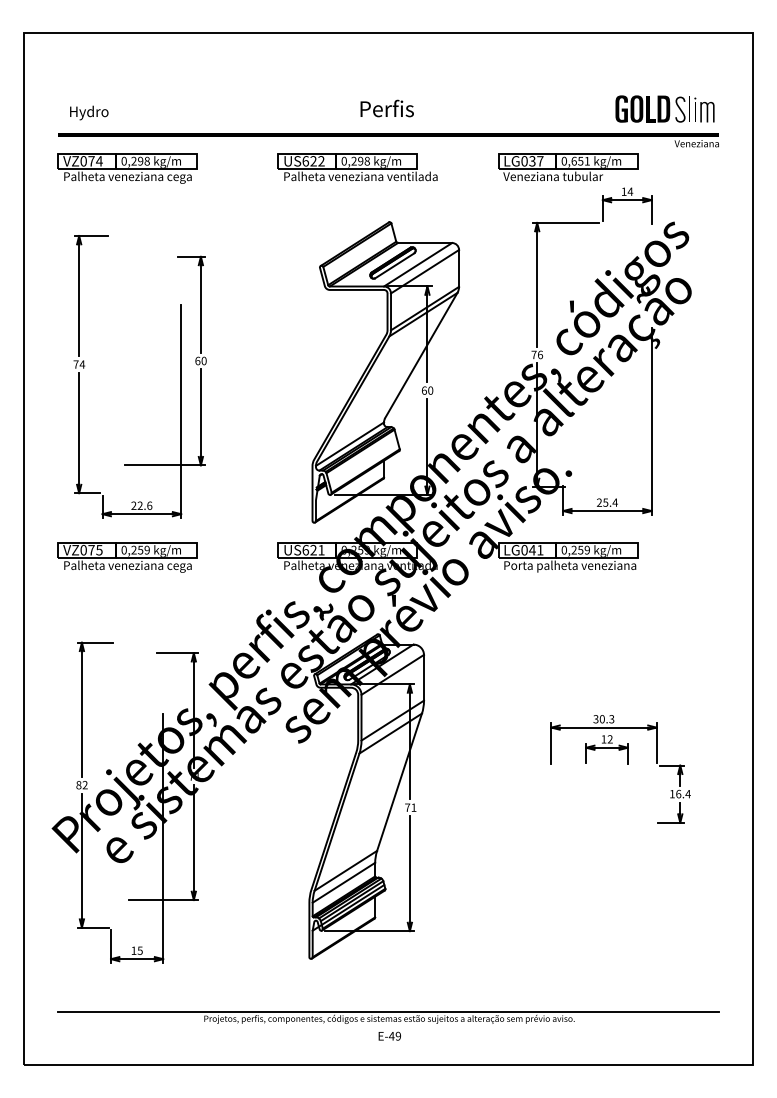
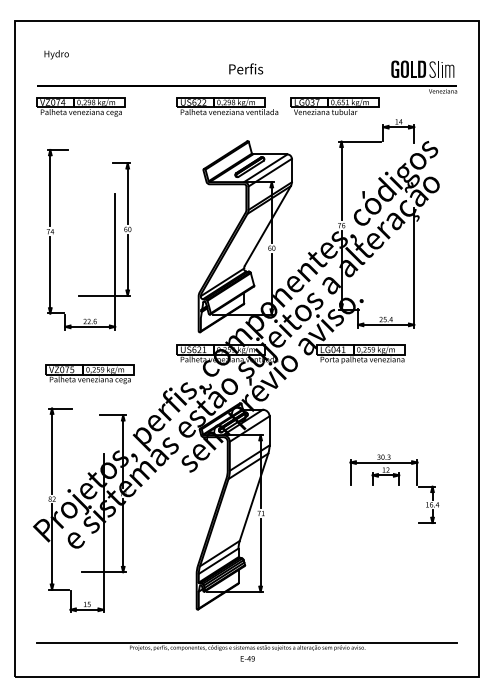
text: (88, 112) -> (56, 54), moved
part: (567, 166) -> (334, 105), moved
part: (126, 557) -> (89, 374), moved

